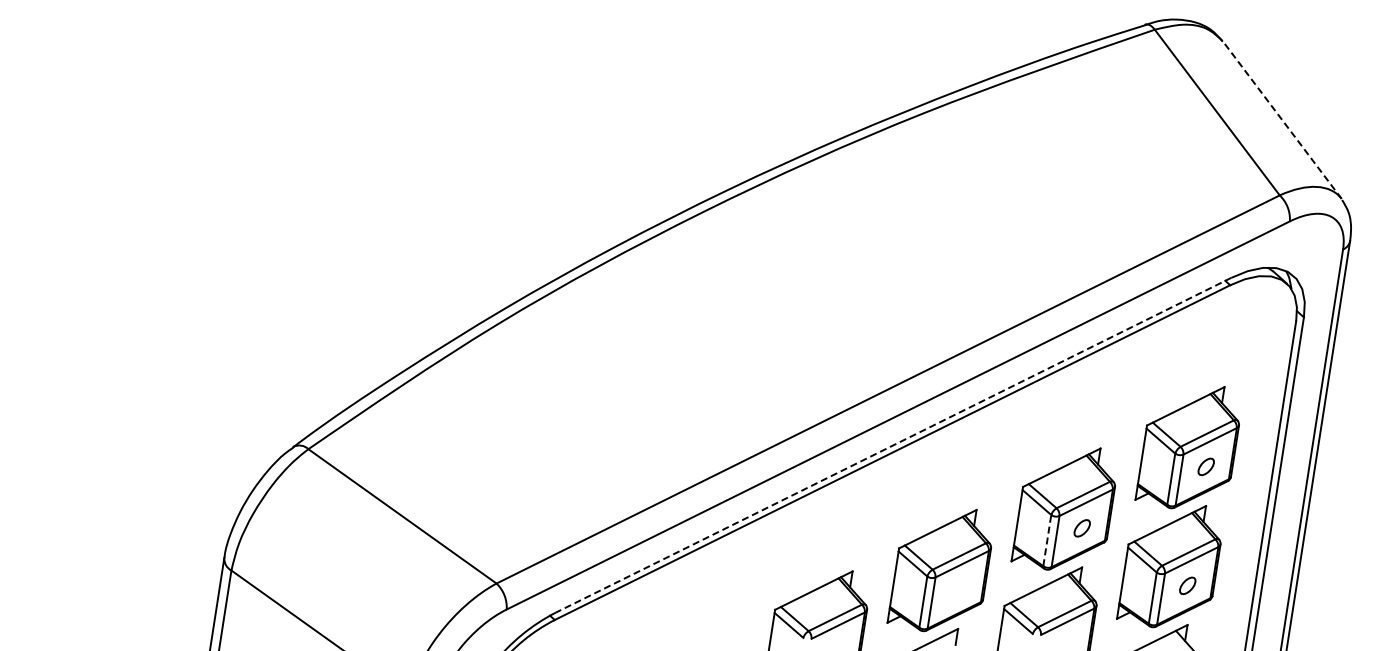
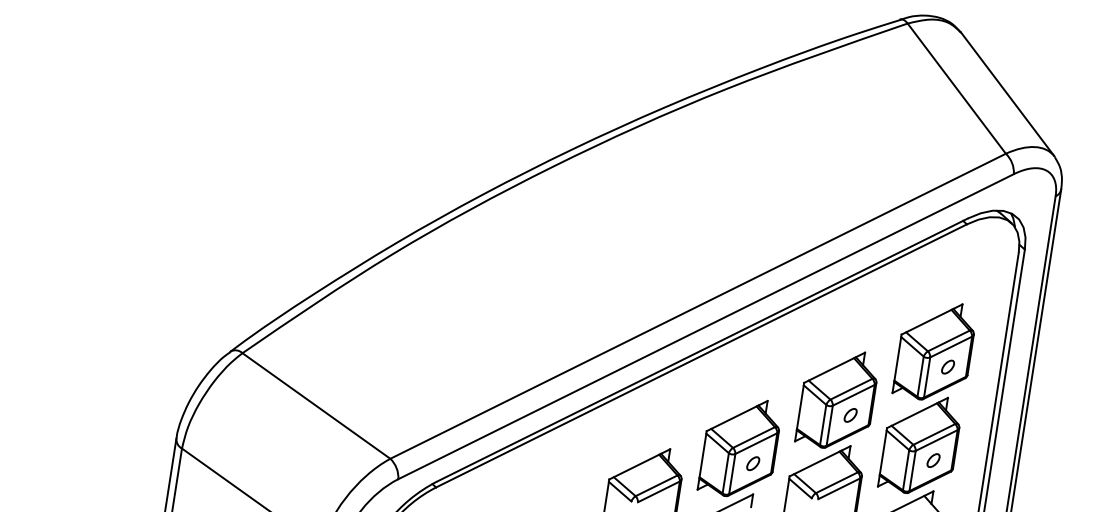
line: (1282, 119) -> (1008, 94), dashed -> solid
line: (893, 445) -> (702, 350), dashed -> solid
line: (1047, 540) -> (823, 424), dashed -> solid
part: (957, 589) -> (752, 463), added

